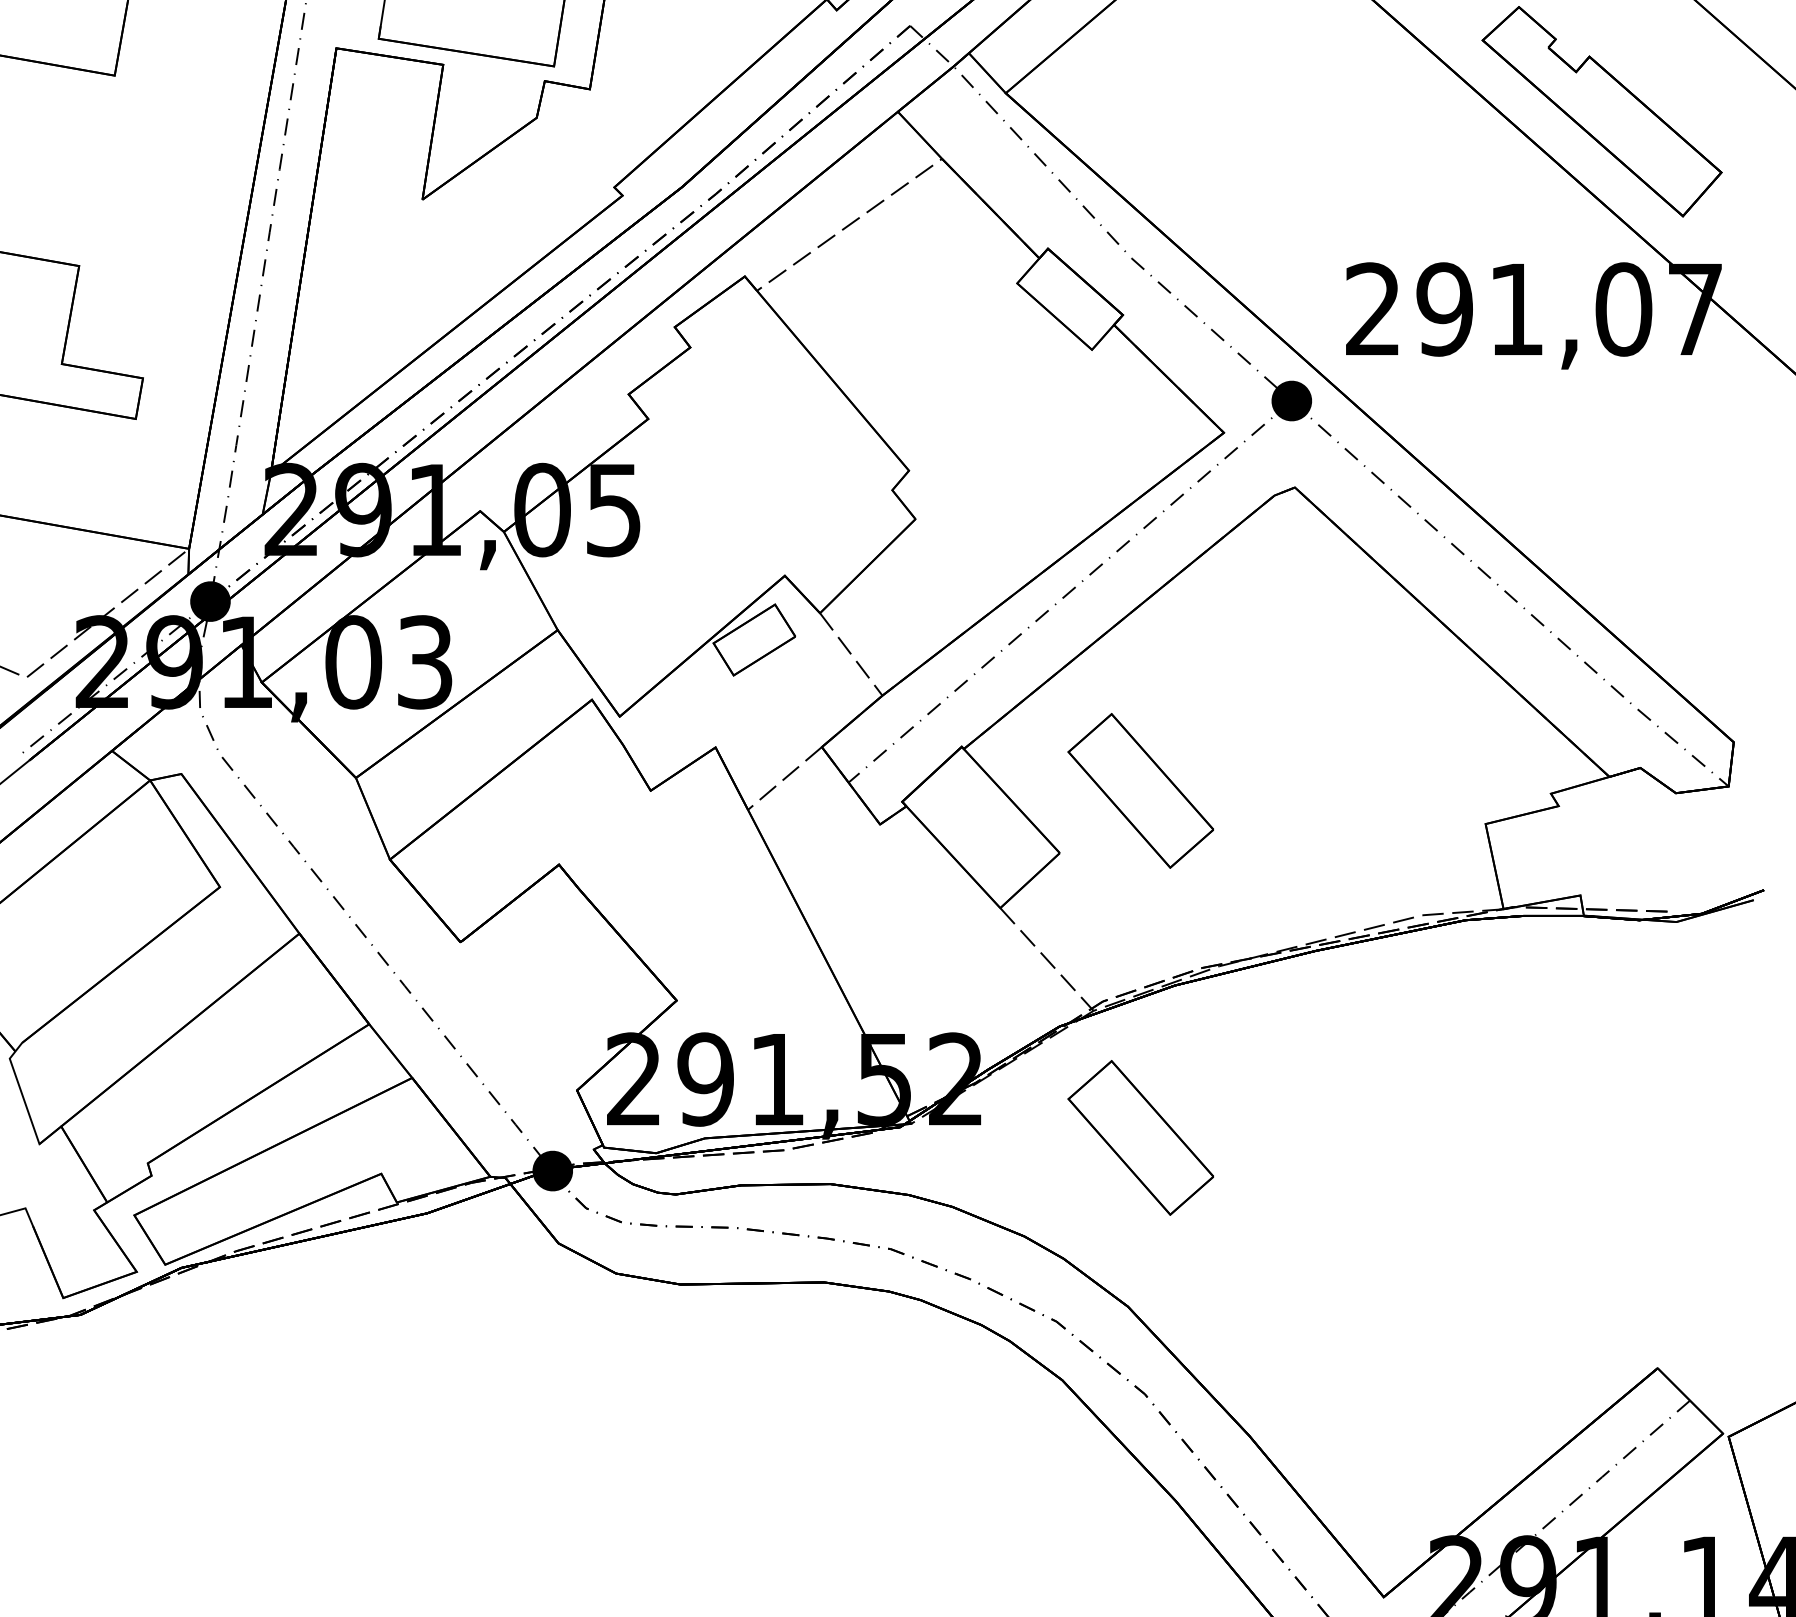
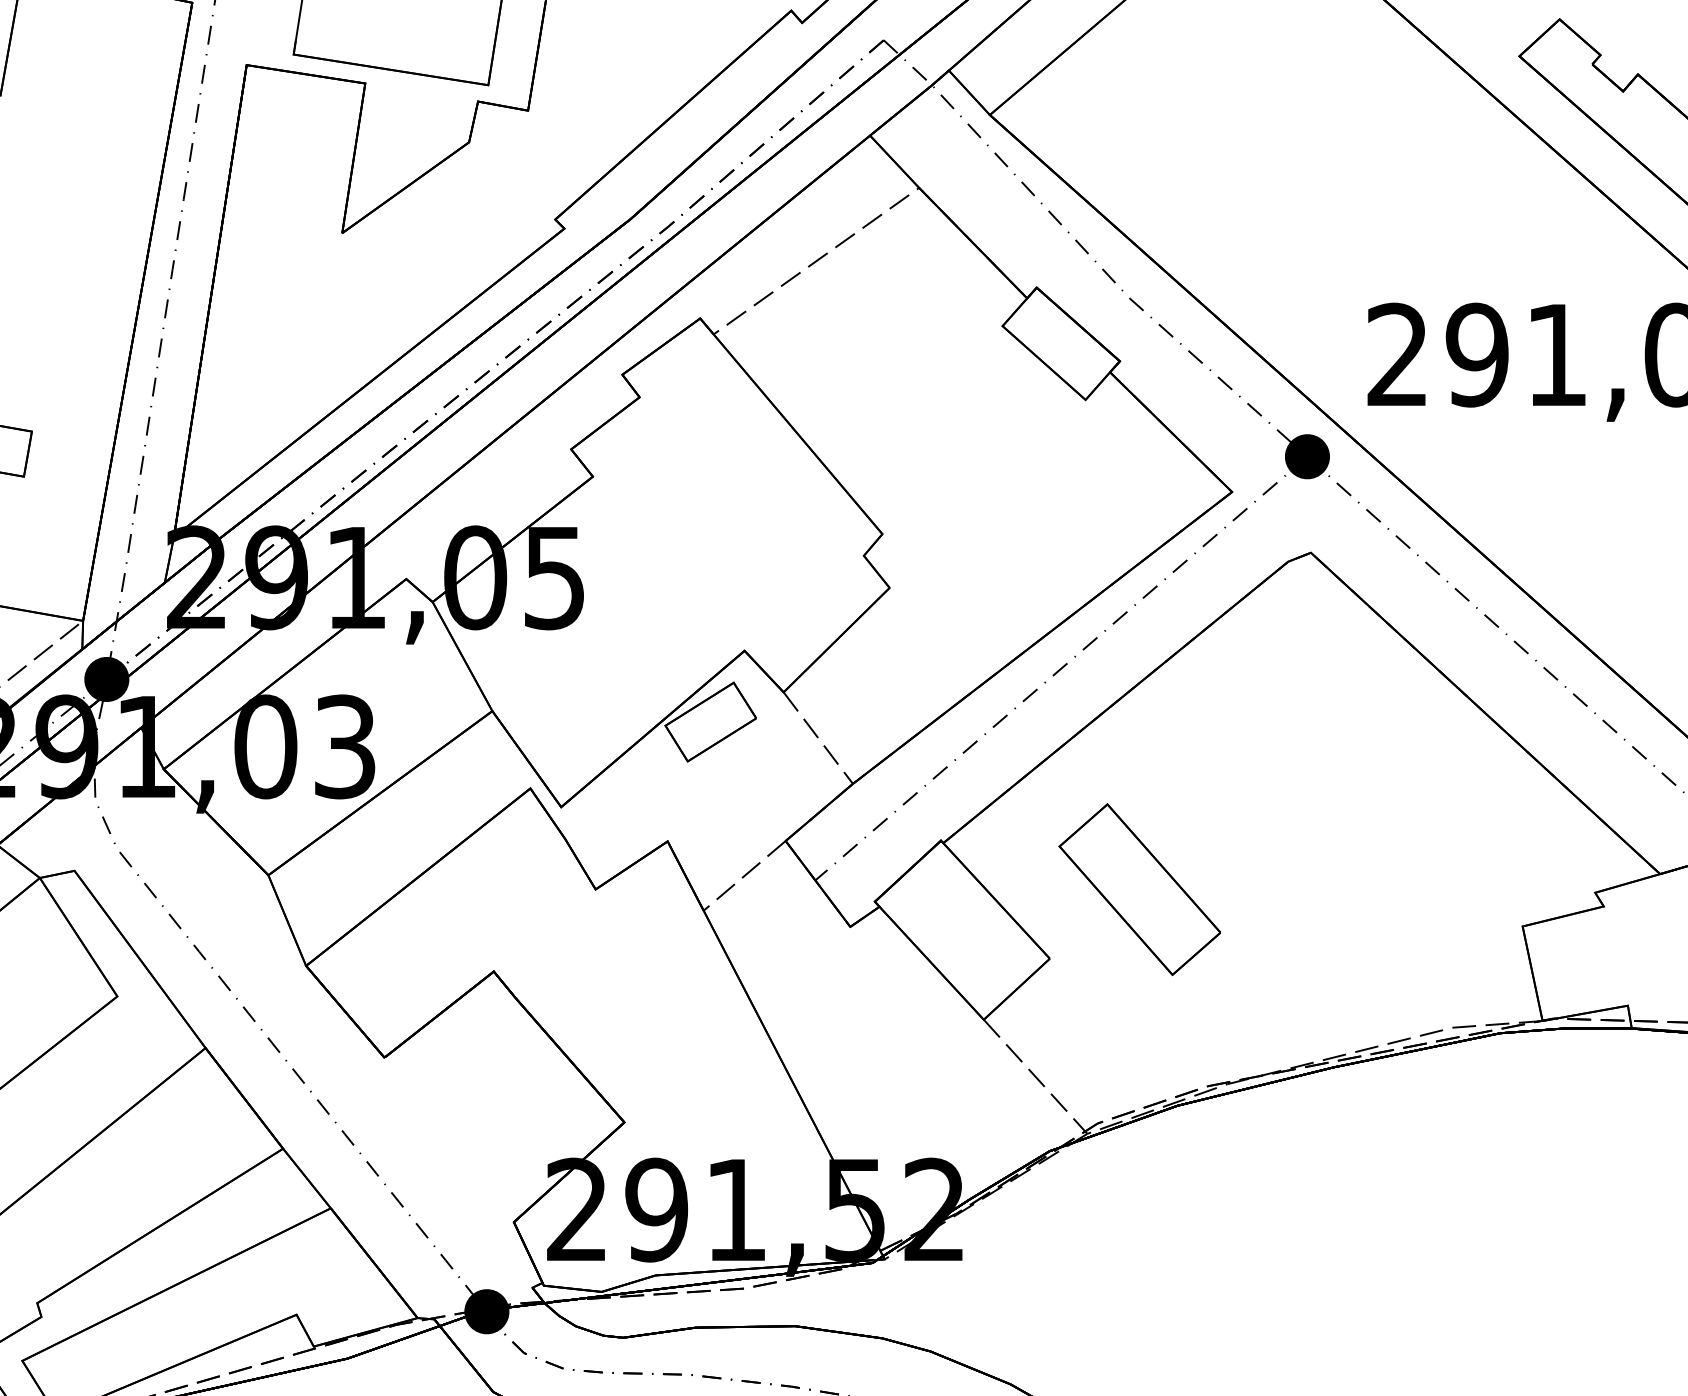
part: (1140, 1137) -> (1139, 1274), removed

